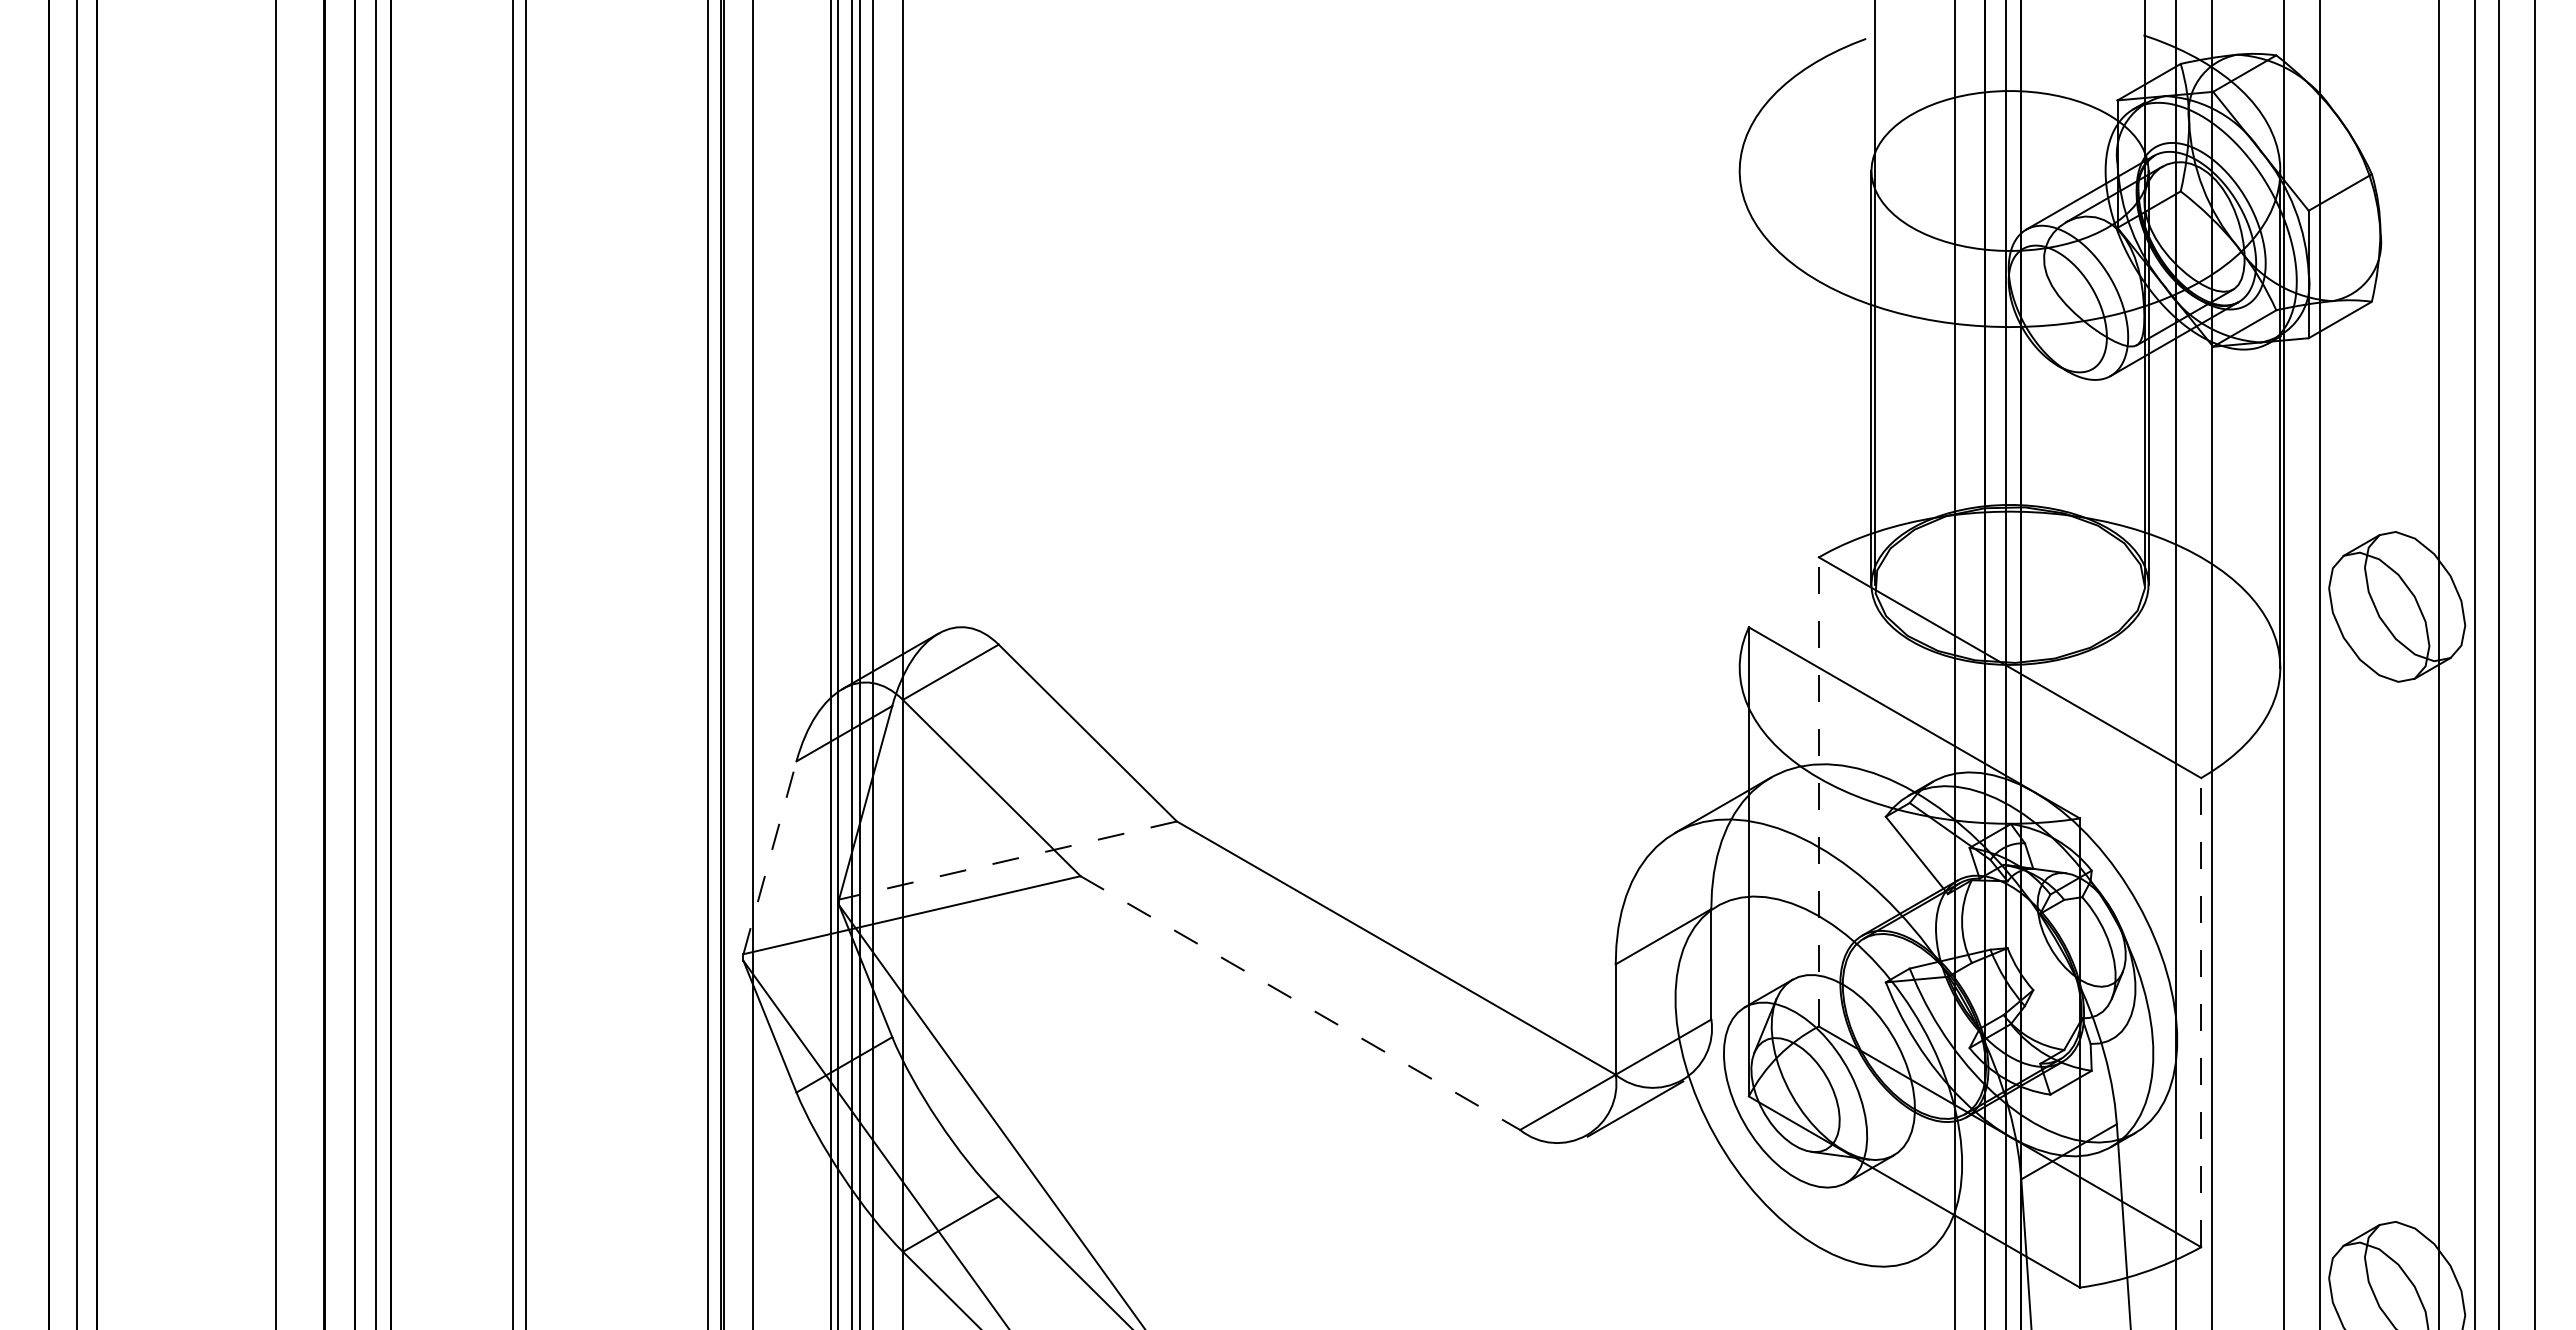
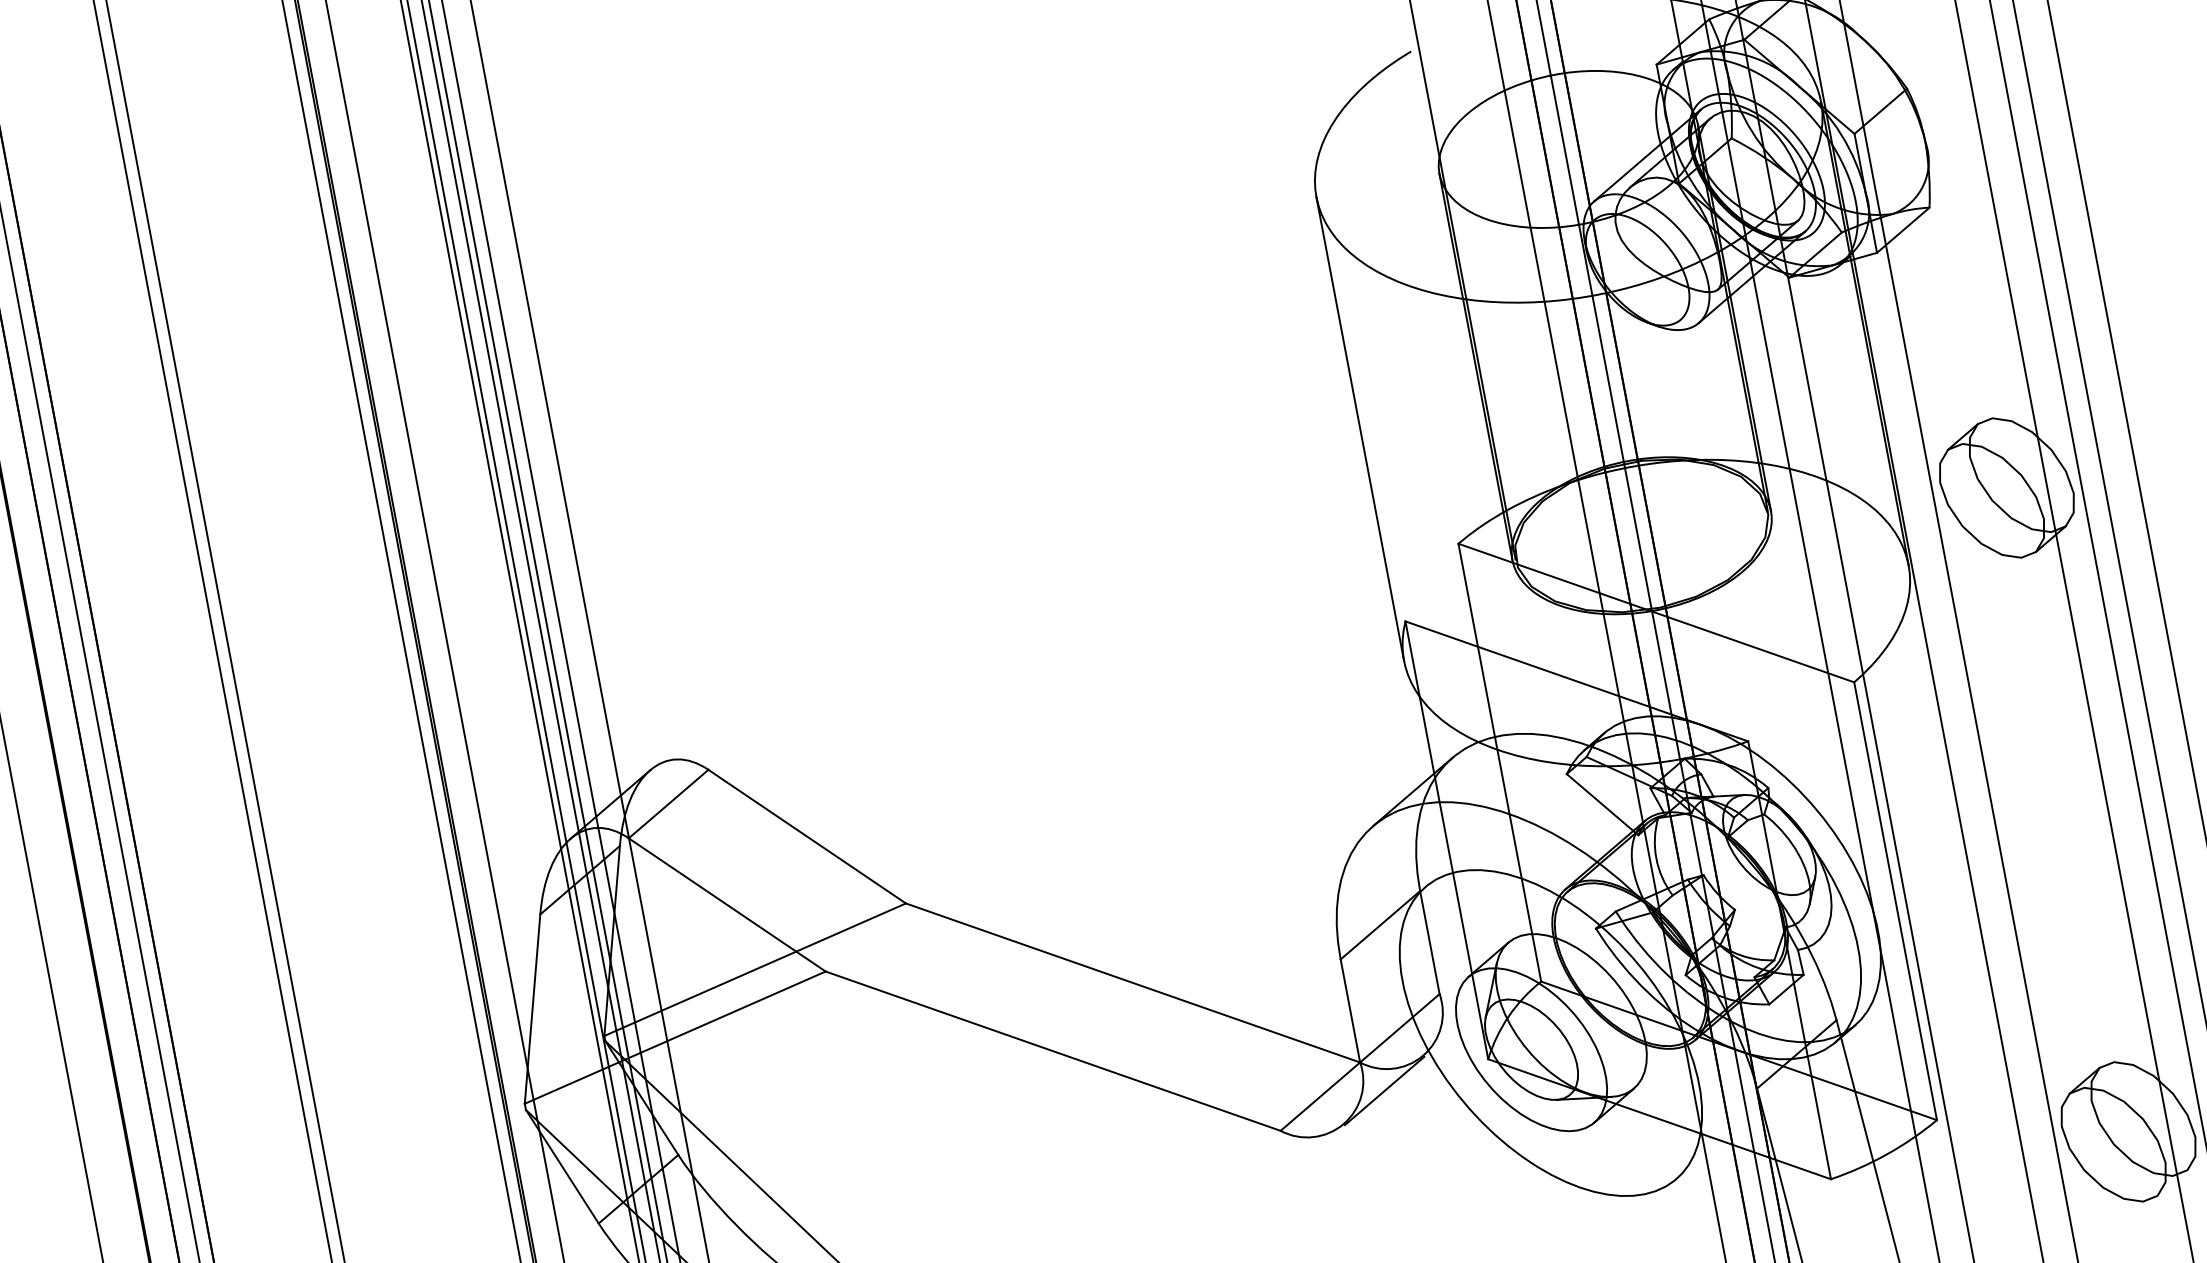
line: (1739, 419) -> (1360, 429), added
line: (1818, 791) -> (1499, 762), dashed -> solid
line: (770, 857) -> (532, 1008), dashed -> solid
line: (1007, 860) -> (754, 969), dashed -> solid
line: (1300, 1003) -> (1053, 1051), dashed -> solid
line: (2201, 1012) -> (1895, 901), dashed -> solid

